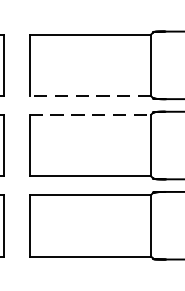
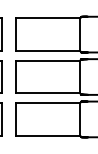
line: (89, 95) -> (47, 50), dashed -> solid
line: (91, 114) -> (48, 60), dashed -> solid

